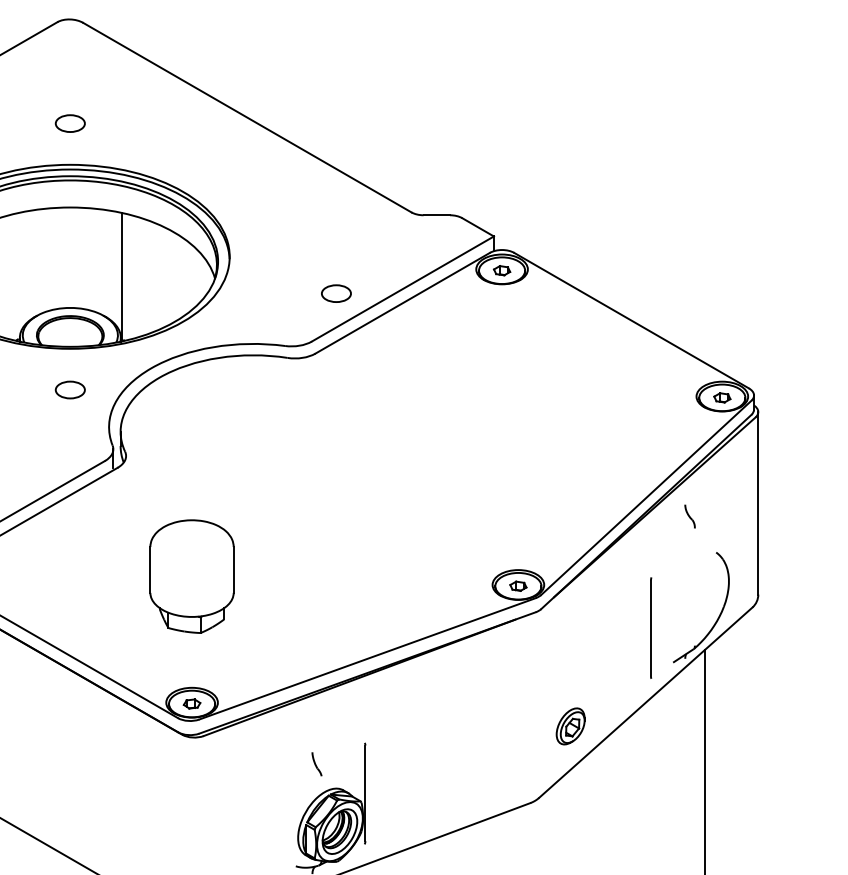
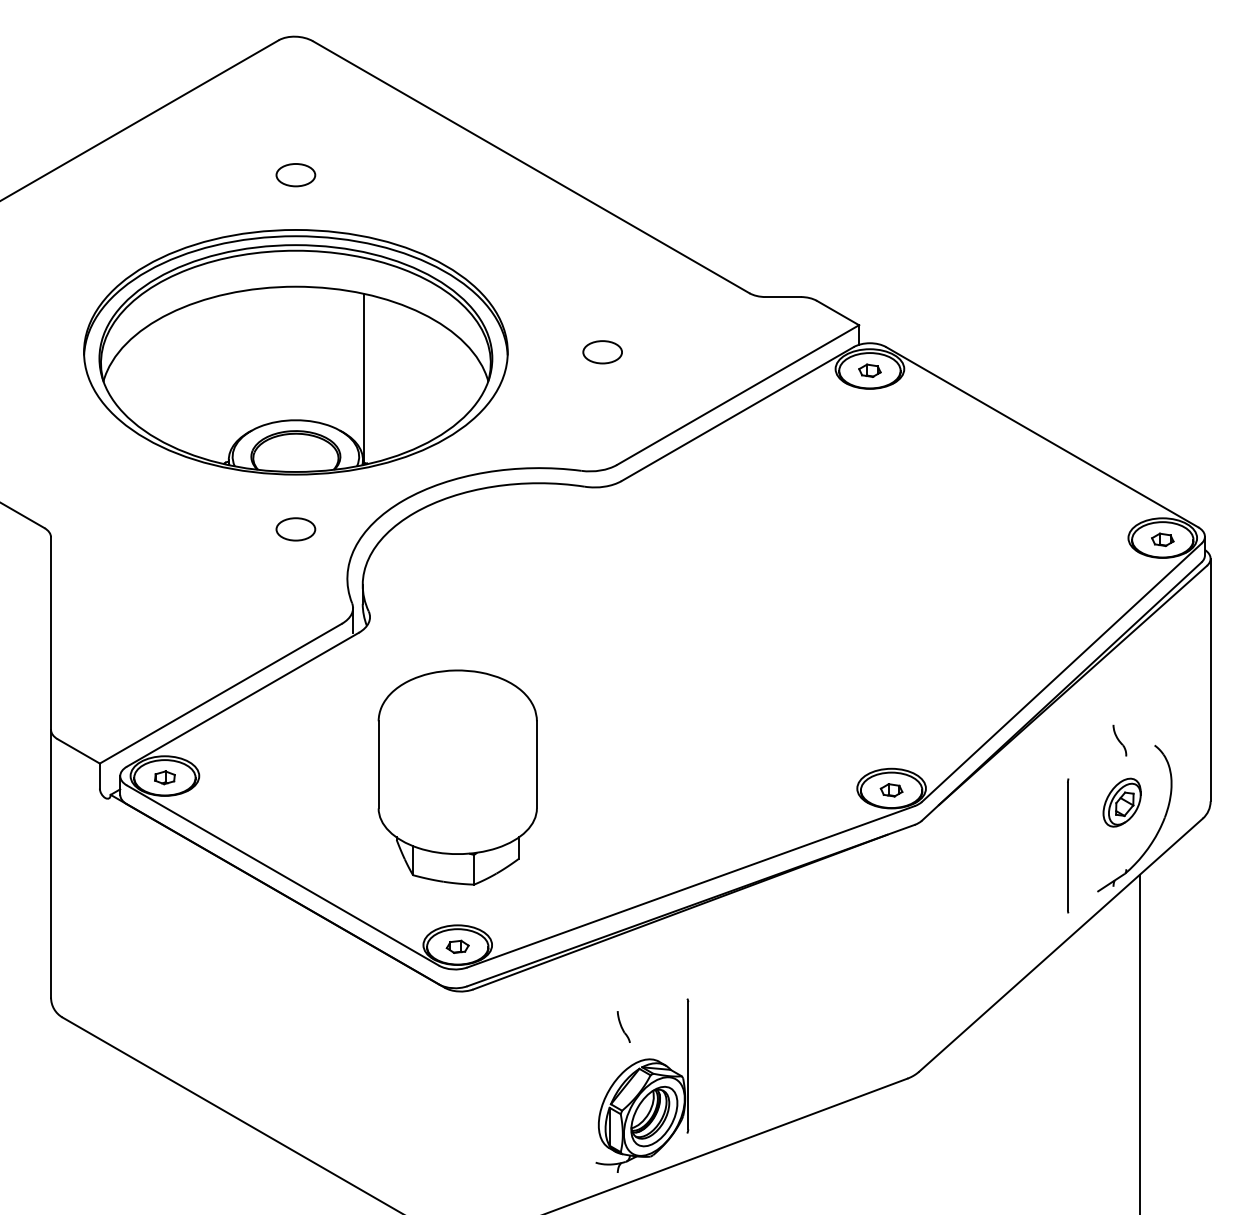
part: (336, 293) -> (602, 352), moved
part: (689, 516) -> (1119, 740), moved
part: (191, 576) -> (457, 777), size x1.43
part: (570, 726) -> (1121, 802), moved

